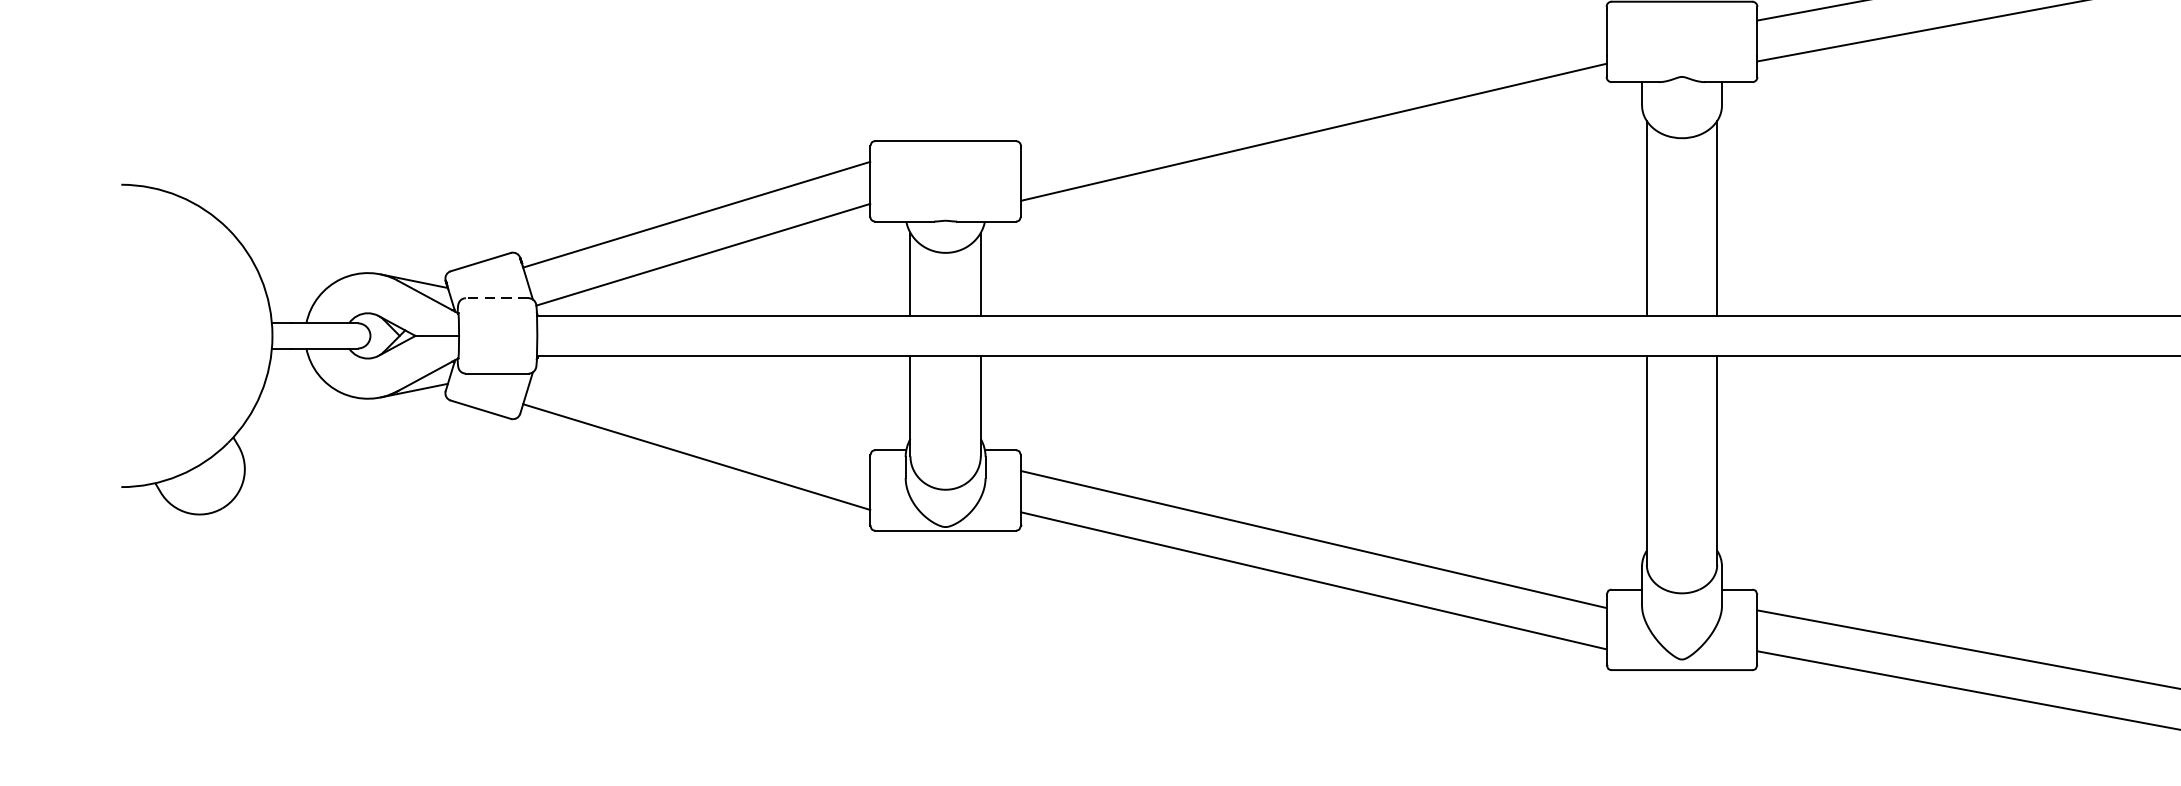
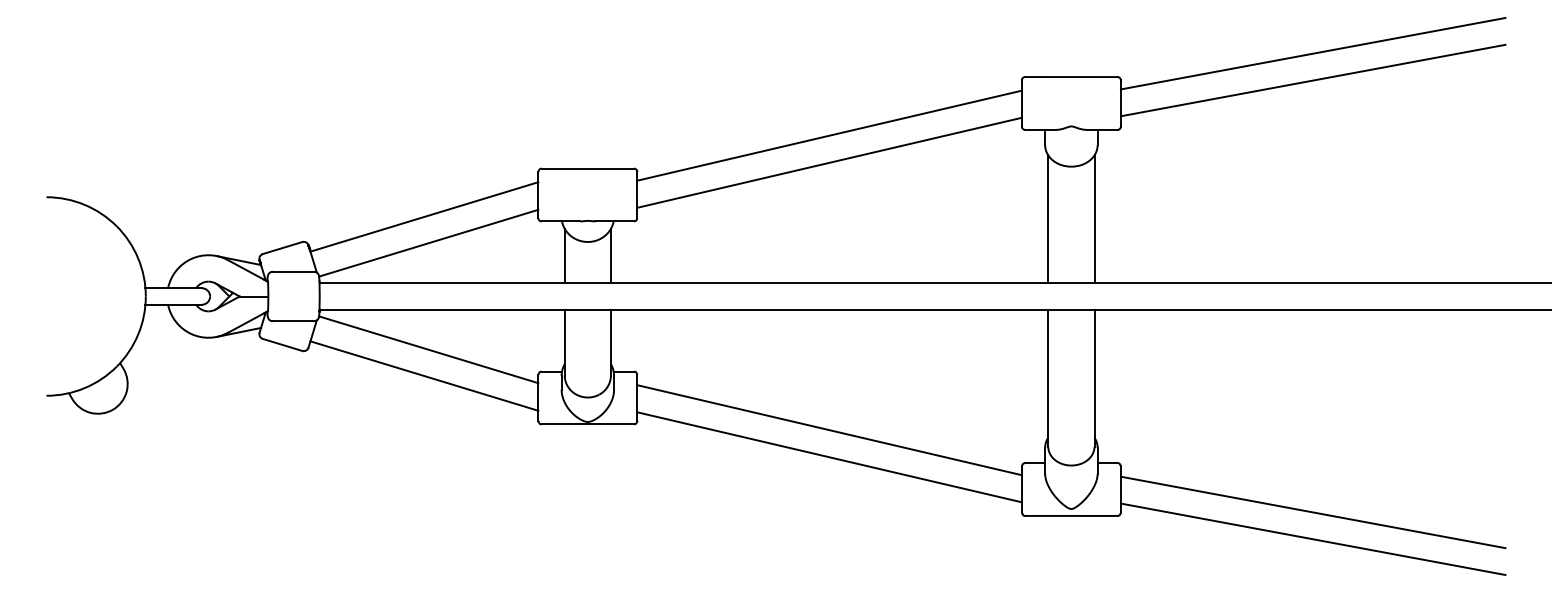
line: (1313, 90) -> (829, 135), added
line: (497, 297) -> (293, 271), dashed -> solid
line: (702, 416) -> (428, 349), added

